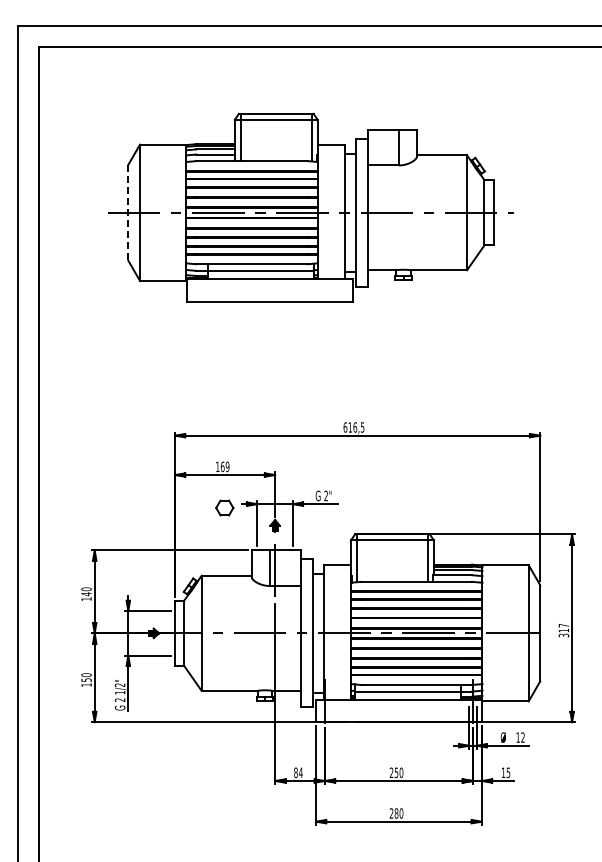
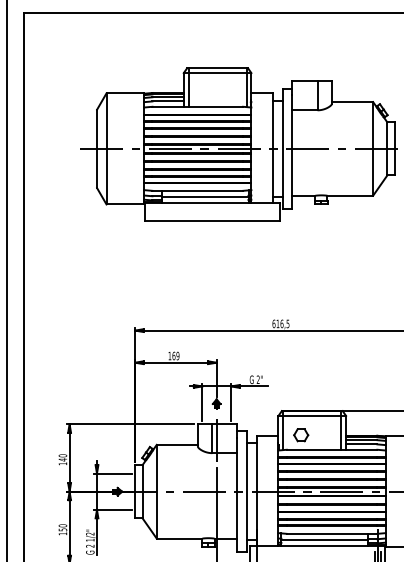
line: (128, 213) -> (97, 149), dashed -> solid
part: (224, 507) -> (300, 434), moved

